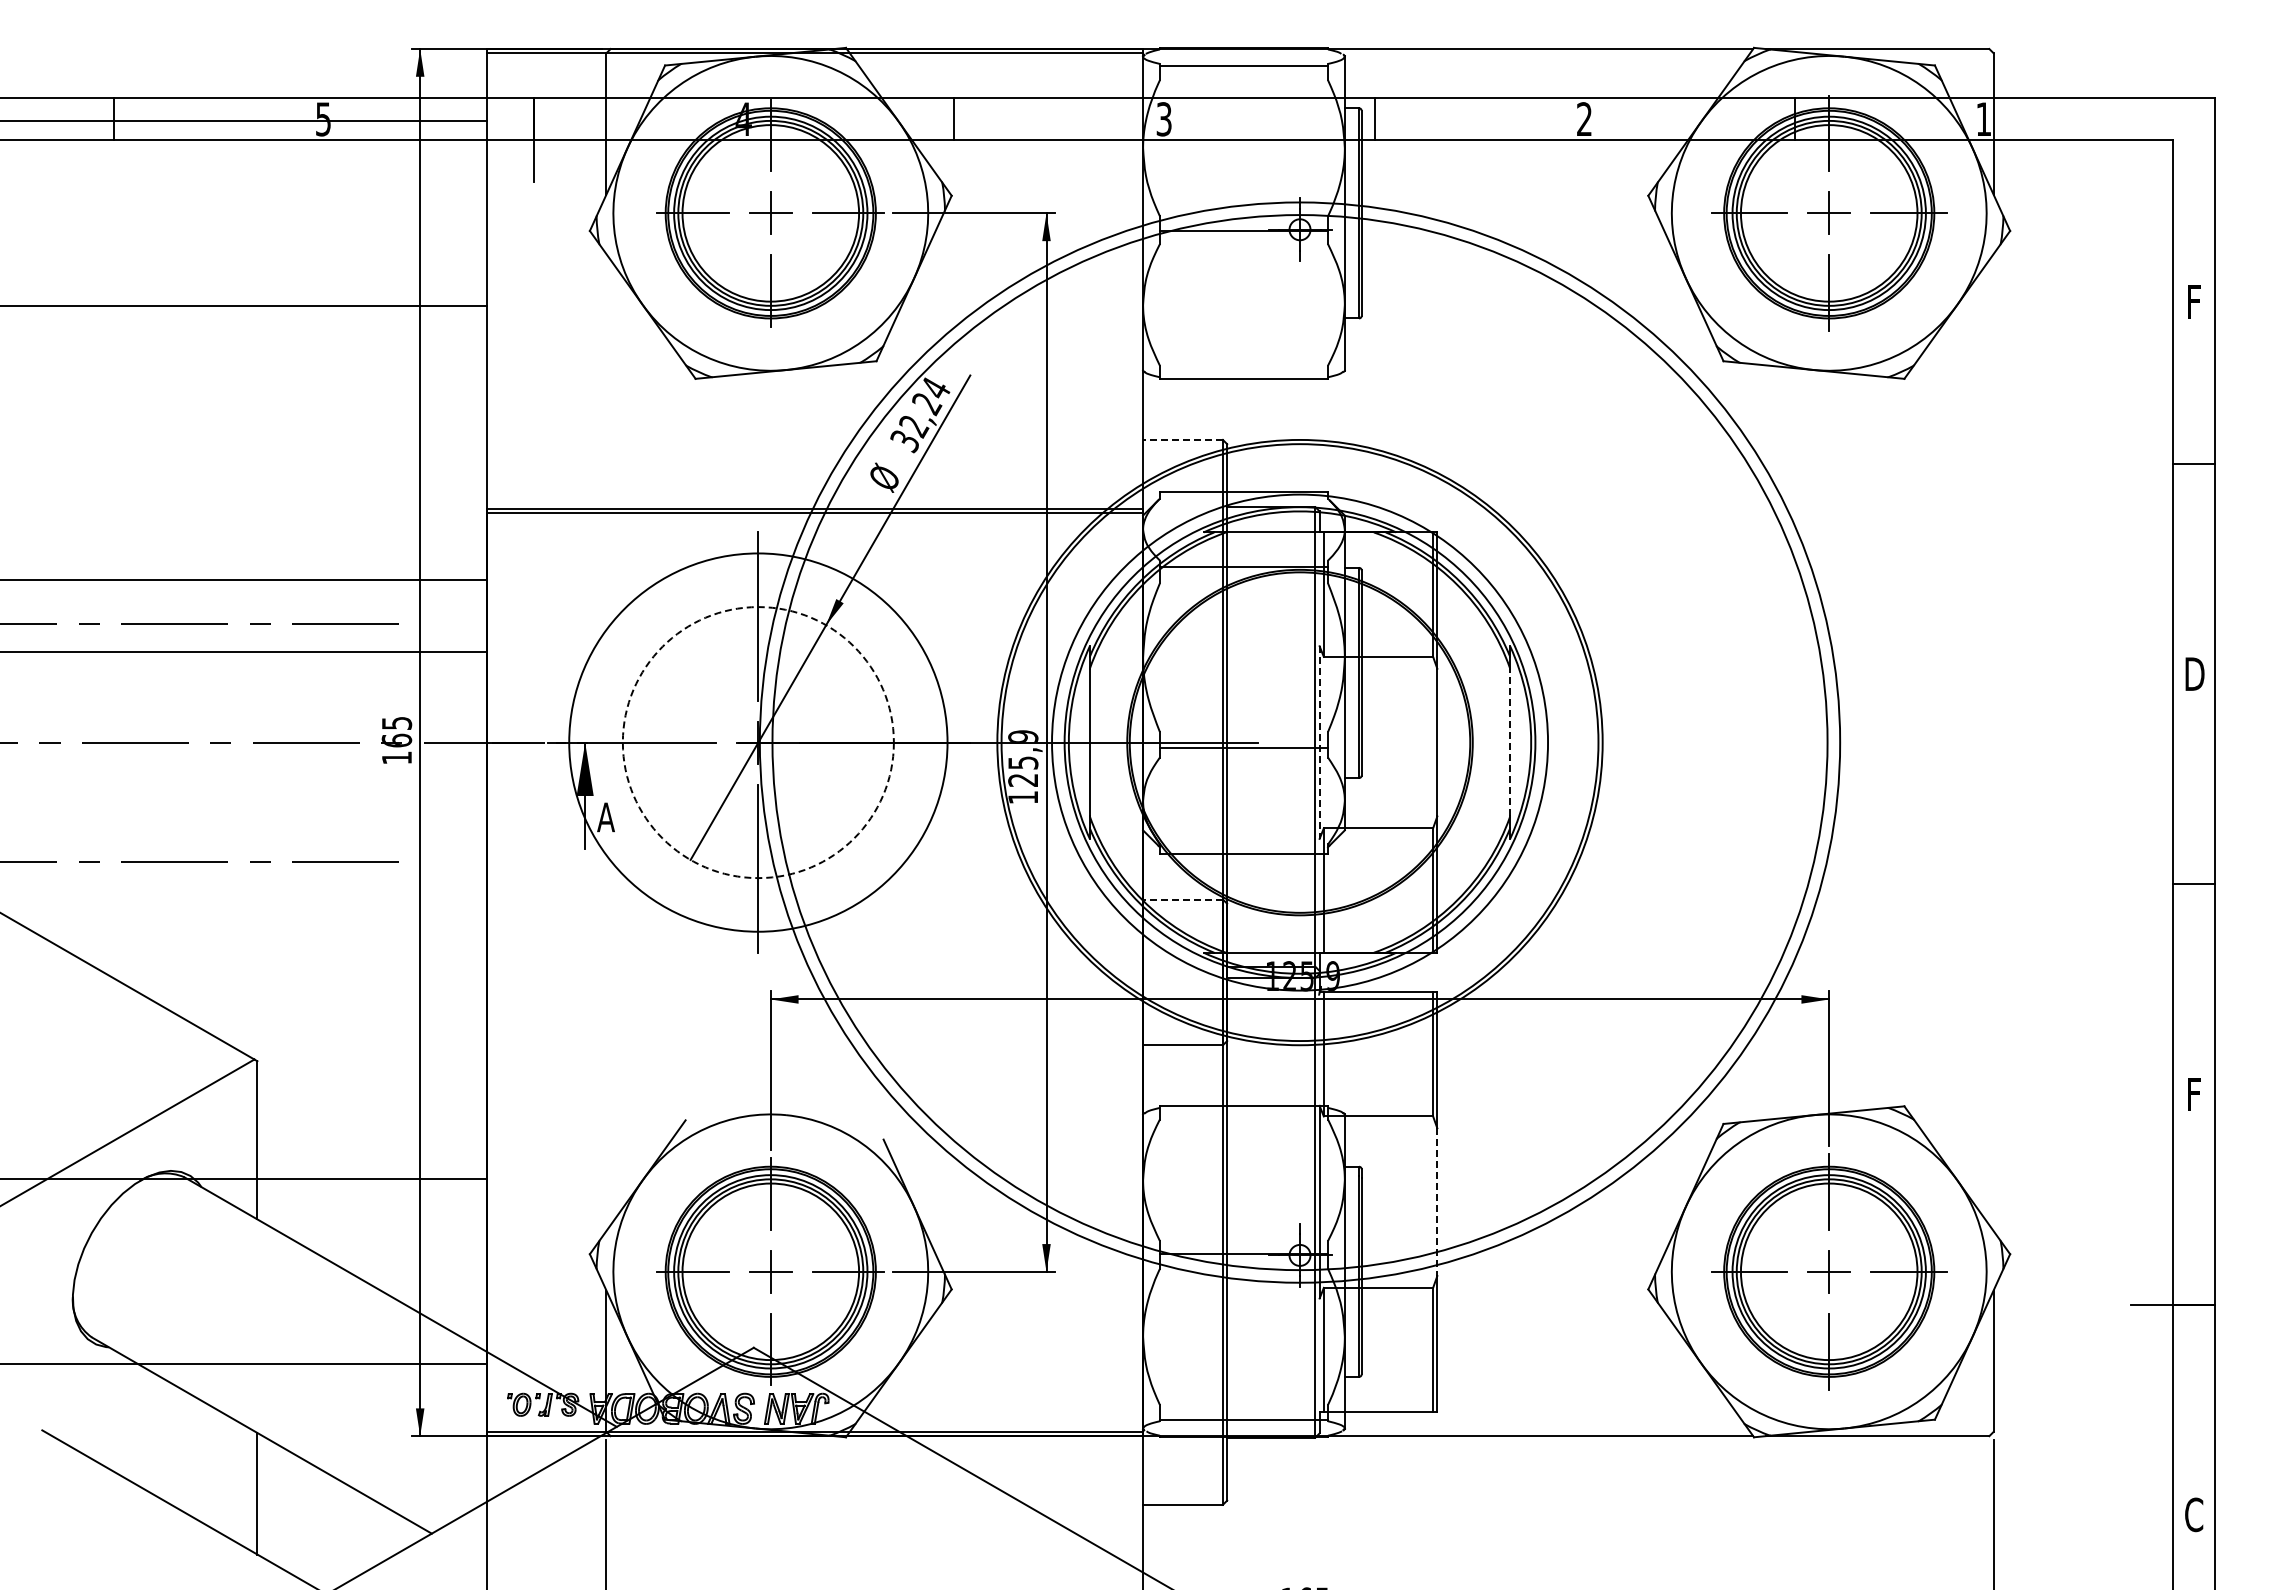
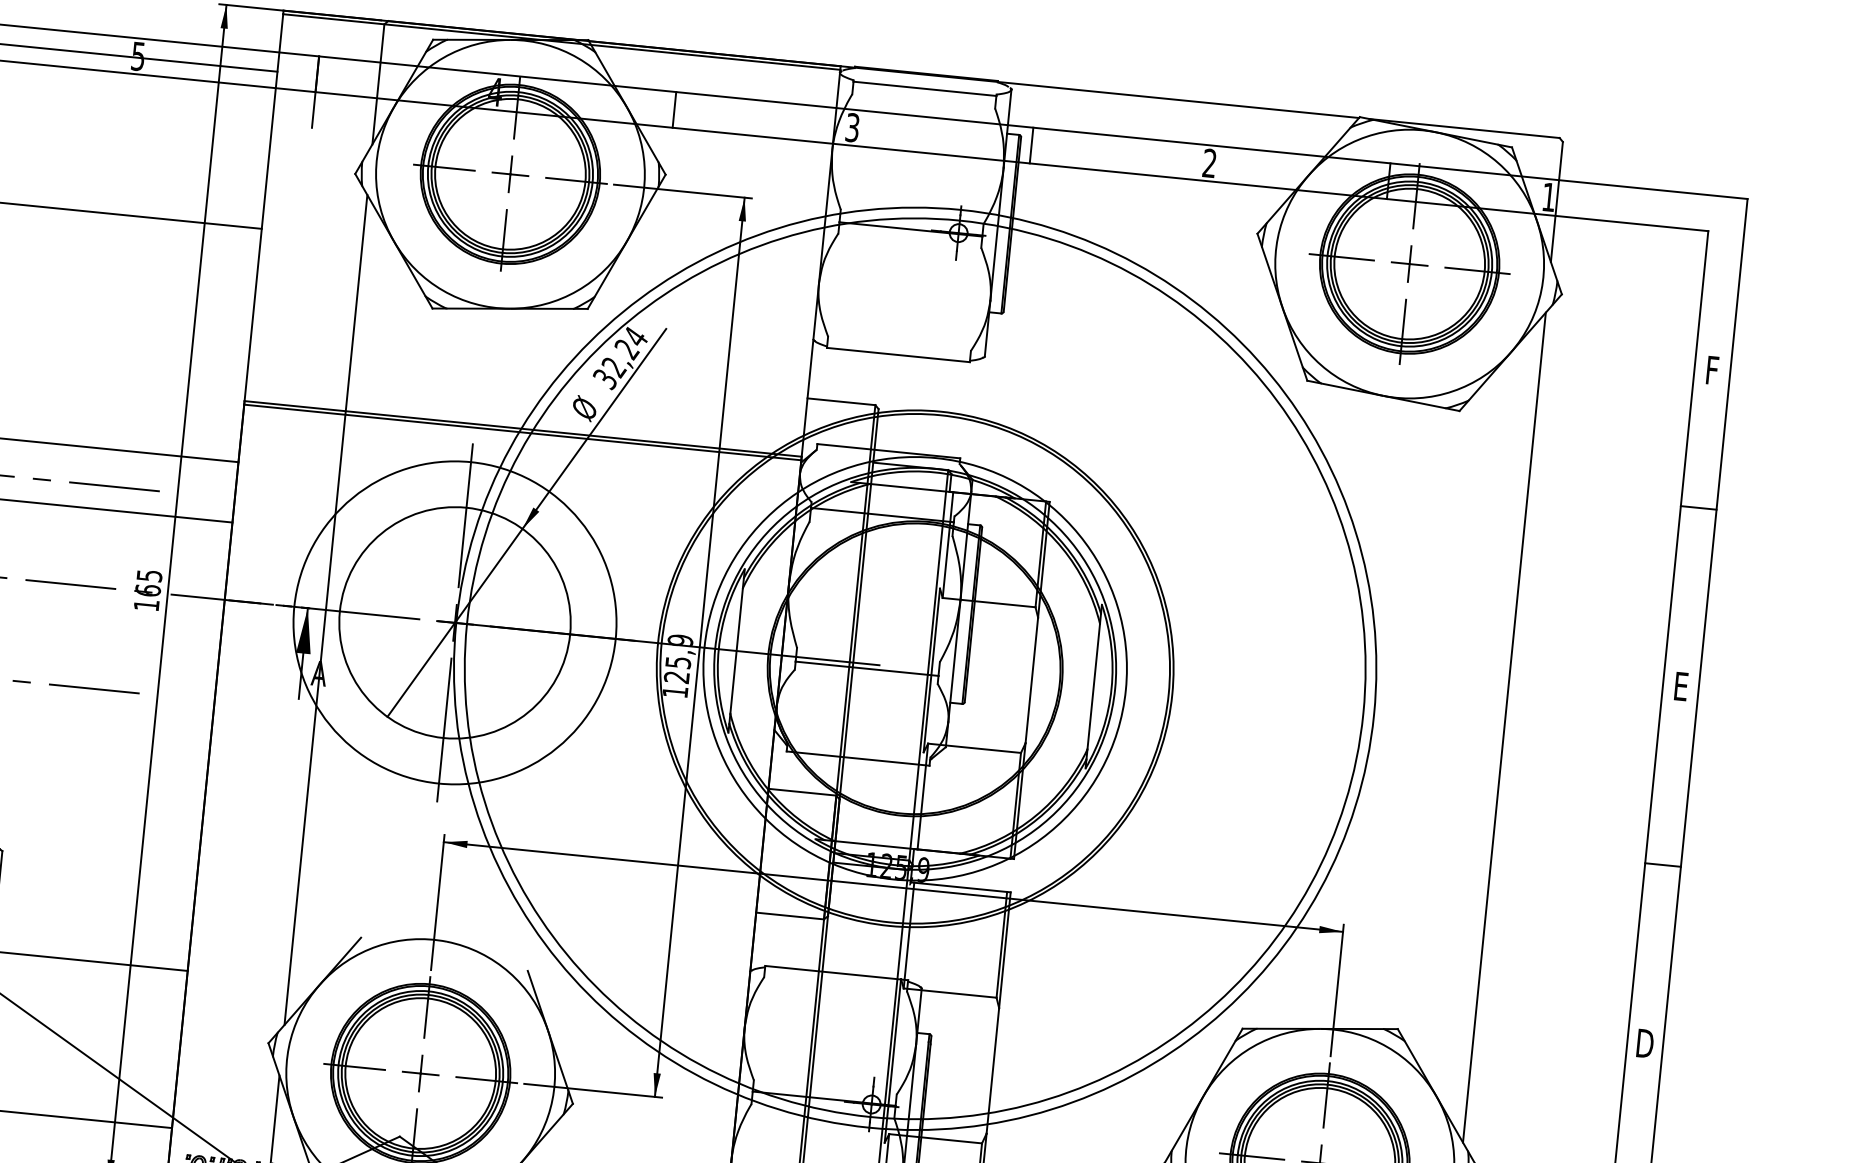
line: (1183, 439) -> (841, 401), dashed -> solid
text: (2194, 673) -> (1680, 685), D -> E
line: (606, 742) -> (325, 609), added
circle: (757, 742) -> (454, 622), dashed -> solid
line: (1510, 742) -> (1094, 686), dashed -> solid
line: (1993, 742) -> (1504, 727), added
line: (1319, 743) -> (931, 671), dashed -> solid
line: (1183, 899) -> (802, 792), dashed -> solid
text: (2194, 1094) -> (1645, 1043), F -> D
line: (1437, 1202) -> (992, 1071), dashed -> solid

